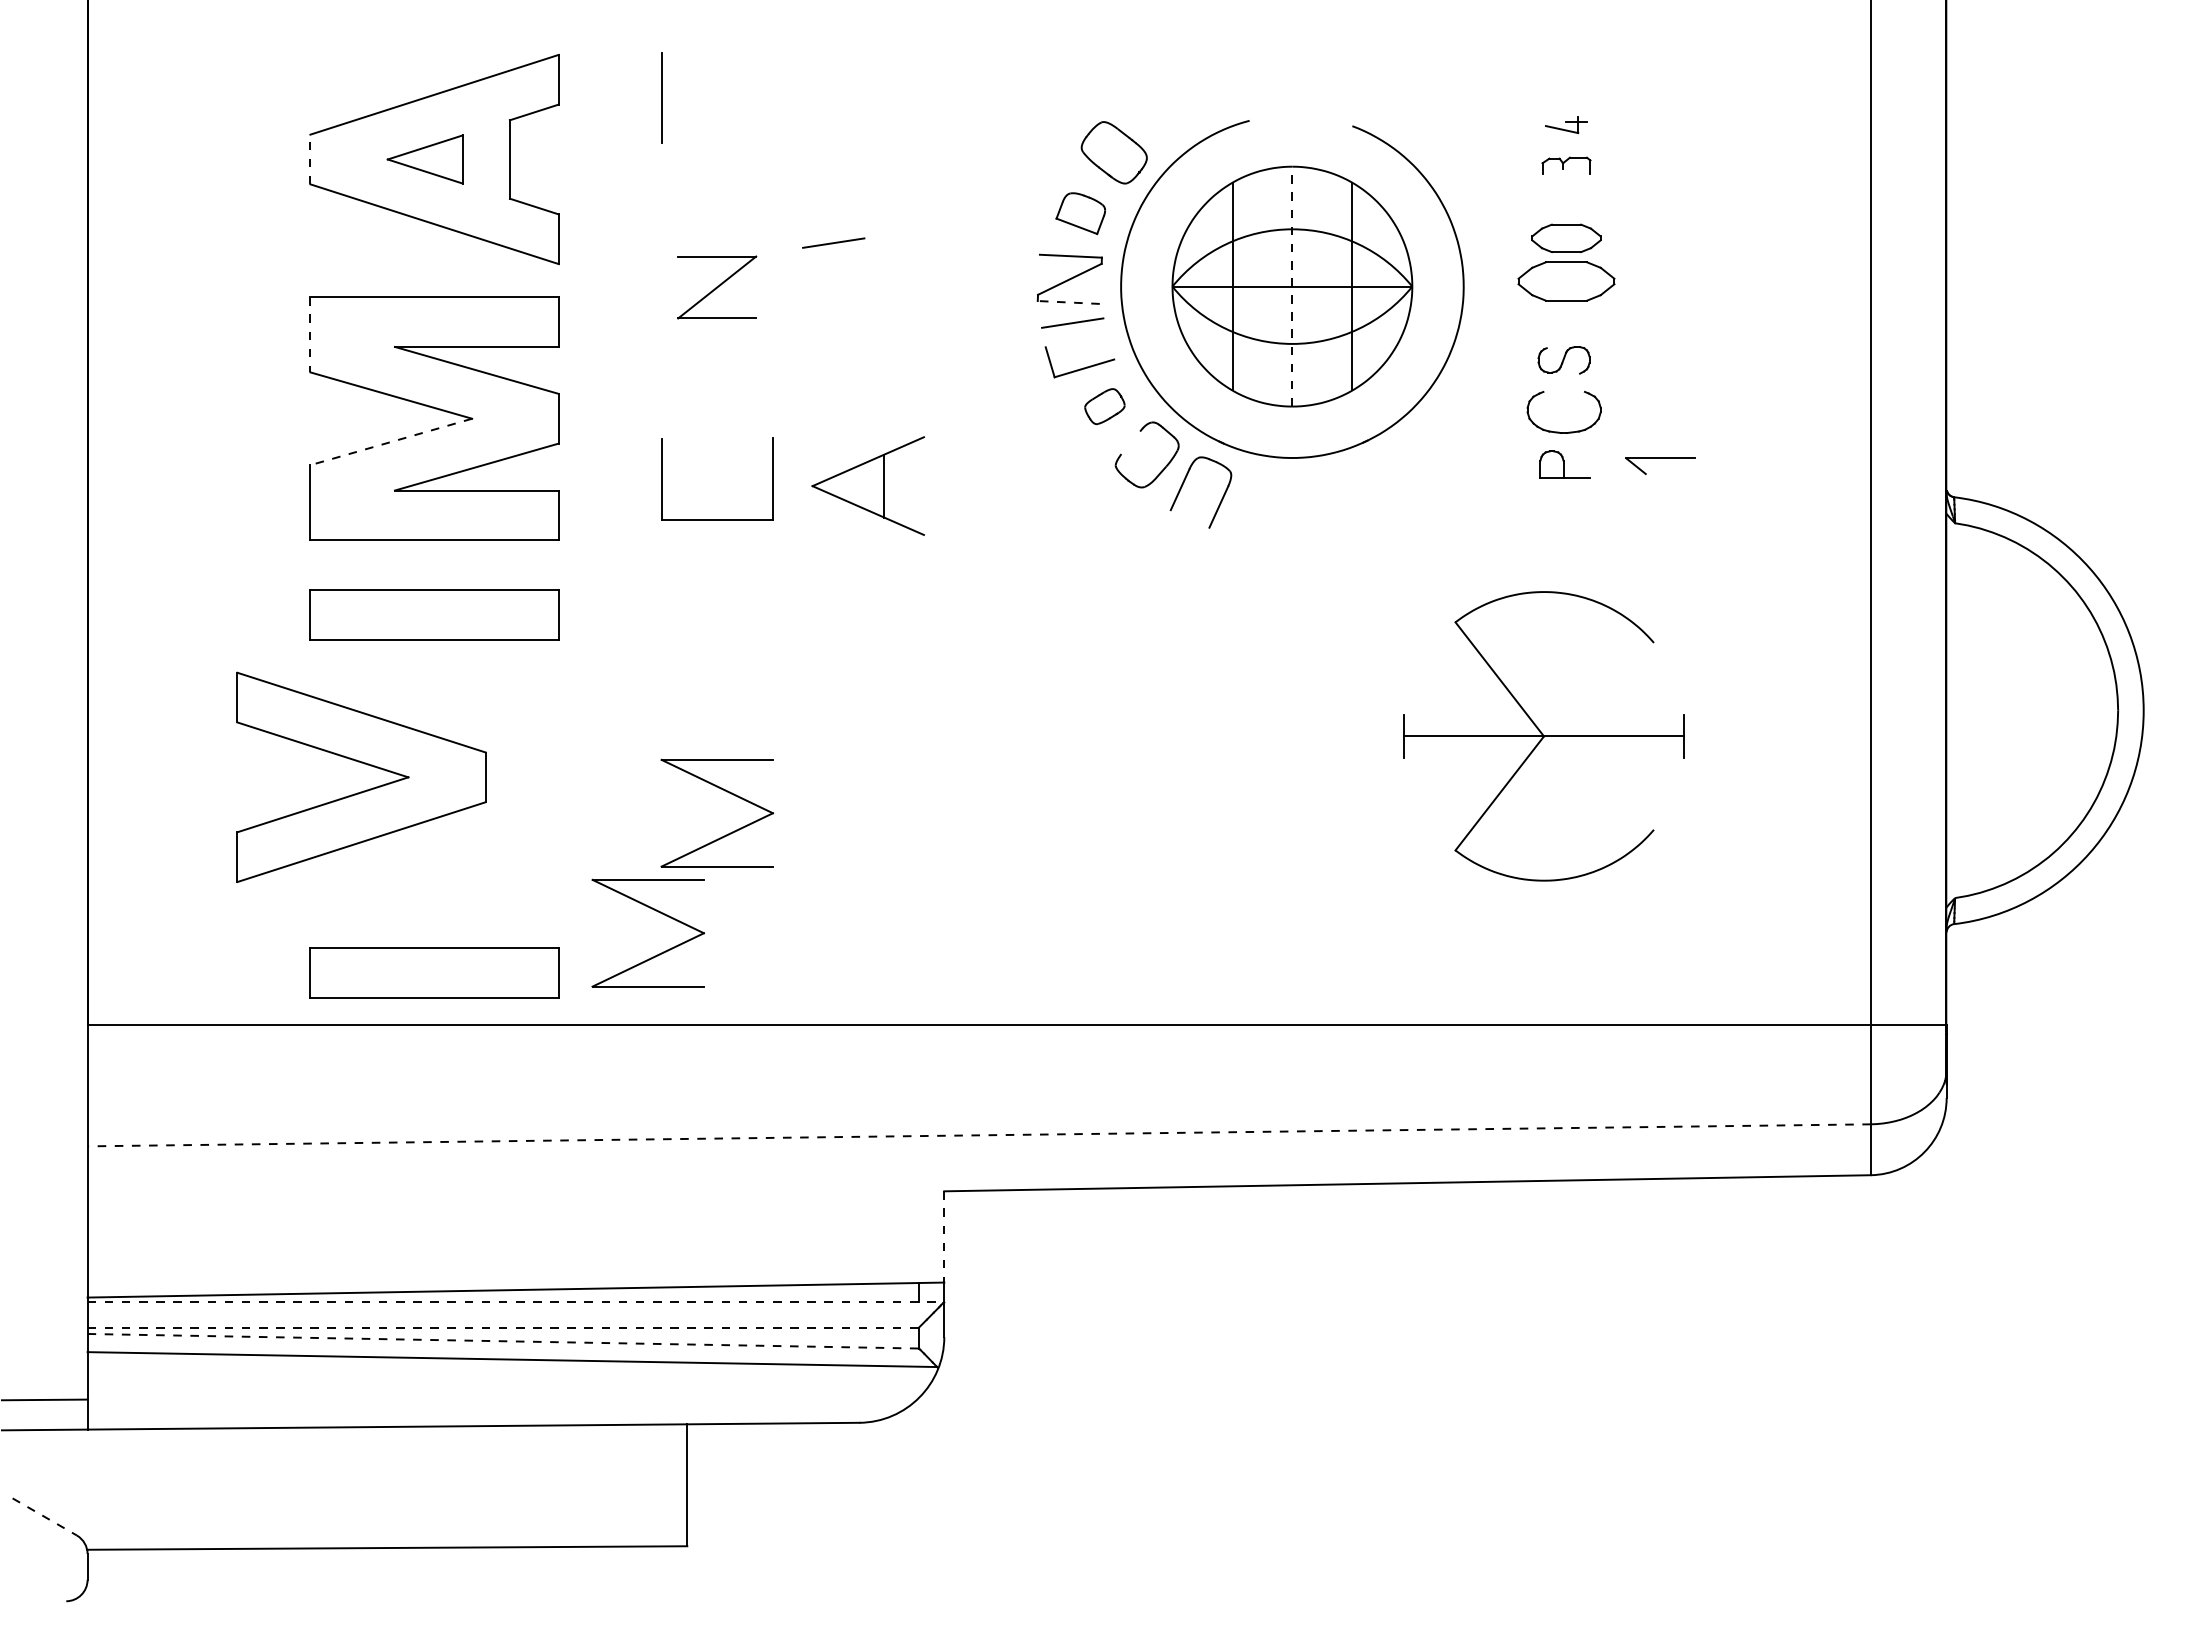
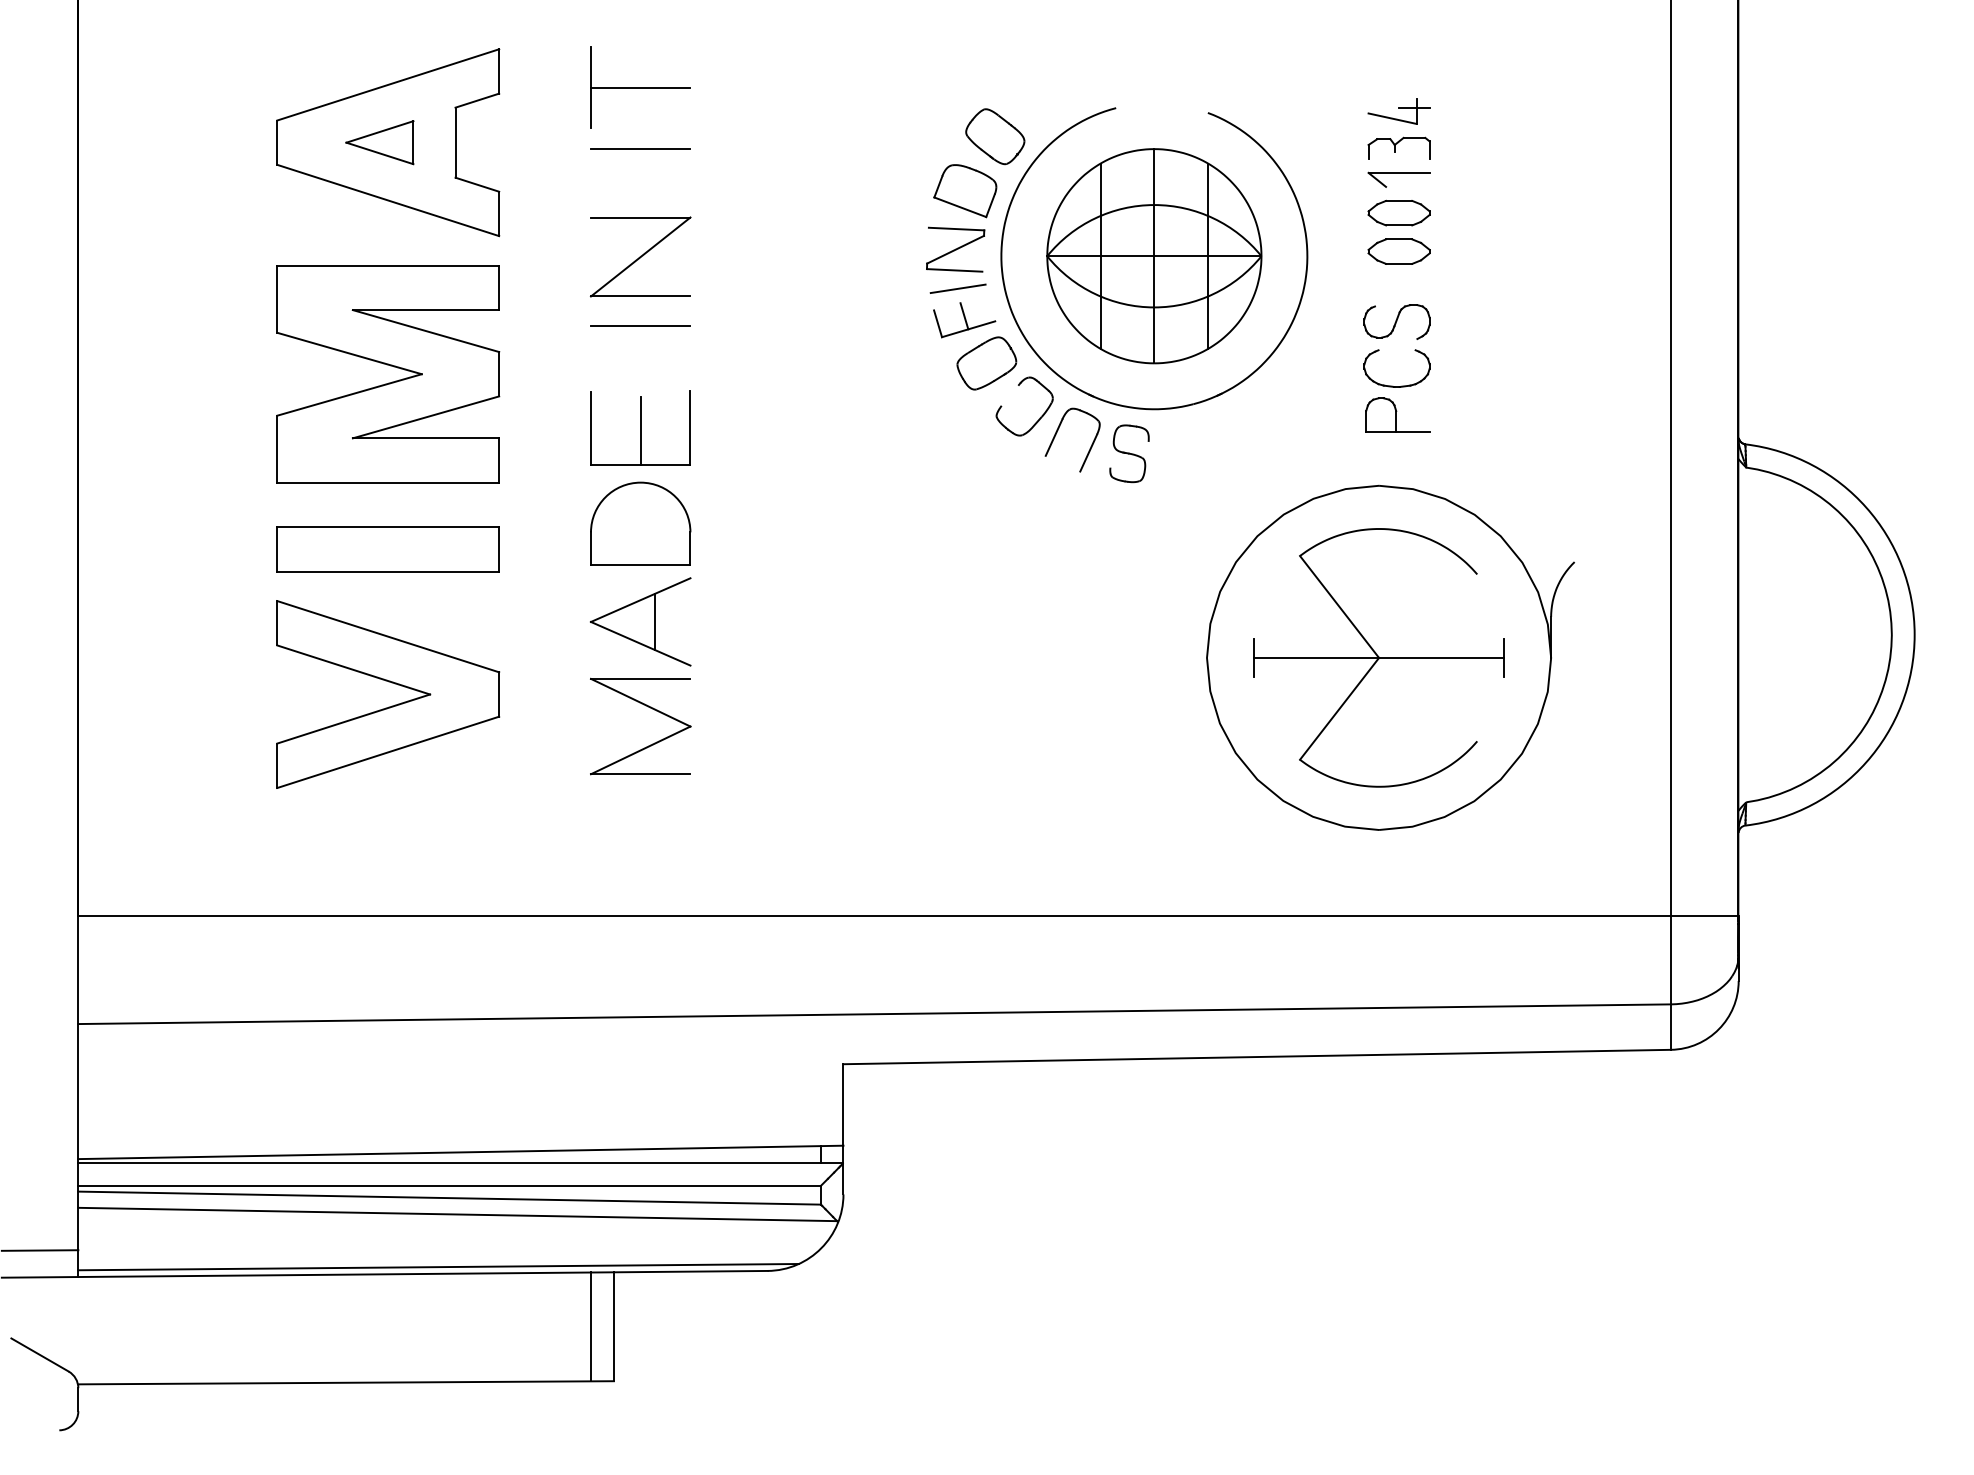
line: (716, 97) -> (640, 87), added
part: (1566, 124) -> (1399, 111), size x1.67
line: (310, 159) -> (277, 142), dashed -> solid
part: (1566, 165) -> (1399, 148), size x1.43
line: (716, 166) -> (640, 148), added
part: (1080, 213) -> (965, 190), size x1.43
line: (833, 242) -> (744, 216), removed
part: (1566, 281) -> (1399, 251), size x0.71
line: (1292, 286) -> (1154, 256), dashed -> solid
part: (716, 287) -> (640, 257), size x1.43
line: (1068, 302) -> (954, 270), dashed -> solid
line: (310, 334) -> (277, 298), dashed -> solid
line: (1079, 353) -> (964, 315), added
part: (1563, 360) -> (1396, 322), size x1.43
line: (716, 365) -> (640, 326), added
part: (1104, 406) -> (986, 363), size x1.67
line: (390, 442) -> (348, 395), dashed -> solid
part: (1660, 458) -> (1399, 173), moved
part: (1564, 464) -> (1397, 415), size x1.43
line: (717, 481) -> (640, 430), added
part: (867, 485) -> (640, 621), moved
part: (1264, 507) -> (1129, 453), added
part: (716, 586) -> (640, 524), added
part: (1556, 735) -> (1390, 657), added
part: (364, 764) -> (390, 683), moved
part: (653, 910) -> (583, 813), removed
part: (434, 972) -> (388, 868), removed
line: (979, 1135) -> (874, 1014), dashed -> solid
line: (944, 1236) -> (843, 1104), dashed -> solid
line: (516, 1301) -> (461, 1162), dashed -> solid
line: (503, 1327) -> (449, 1185), dashed -> solid
line: (503, 1341) -> (449, 1198), dashed -> solid
line: (490, 1418) -> (438, 1267), added
line: (661, 1485) -> (590, 1326), added
line: (45, 1517) -> (40, 1355), dashed -> solid

